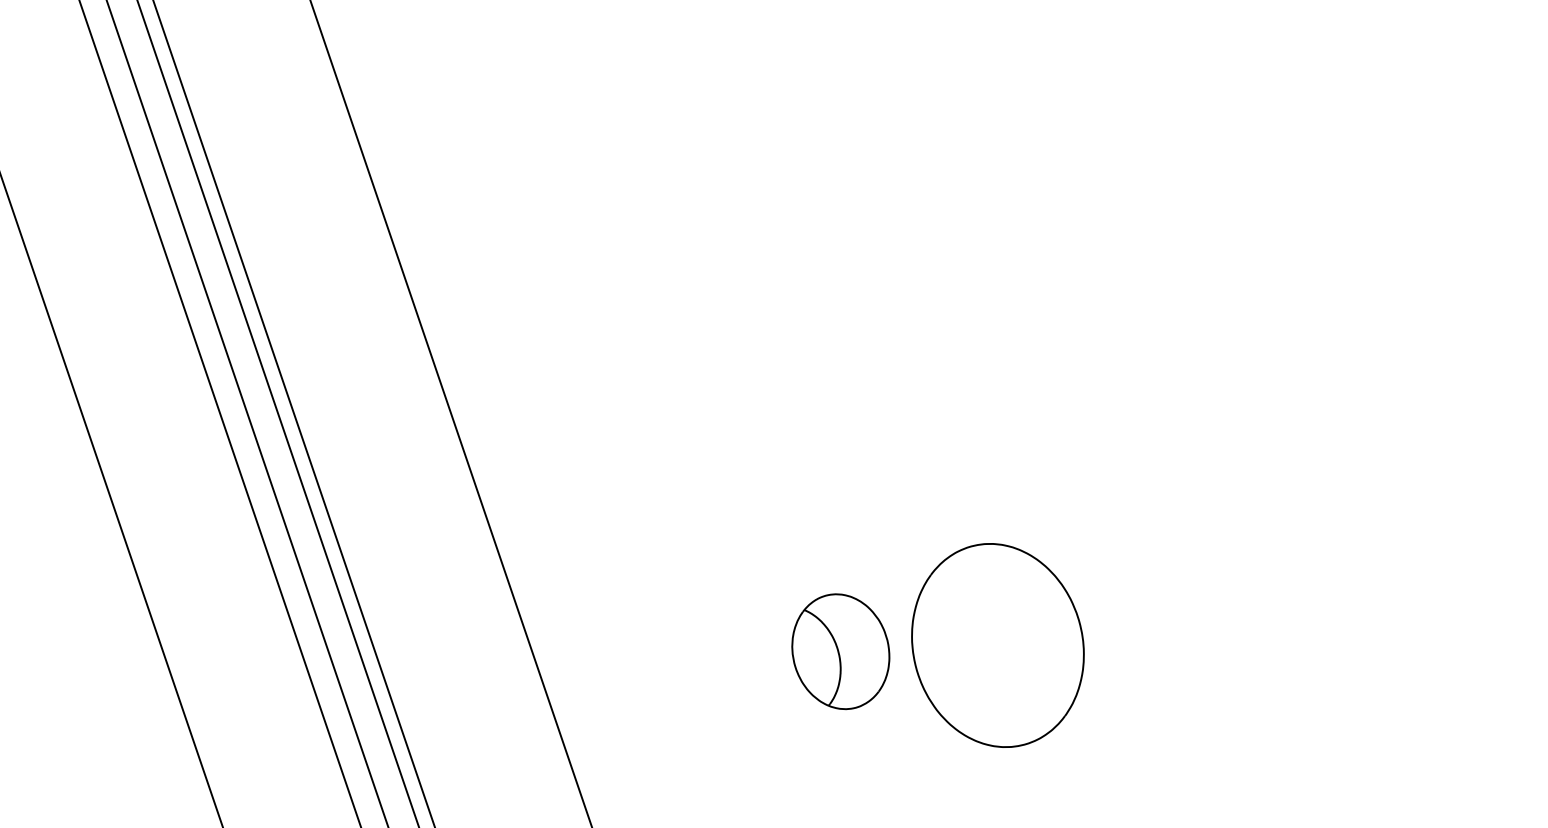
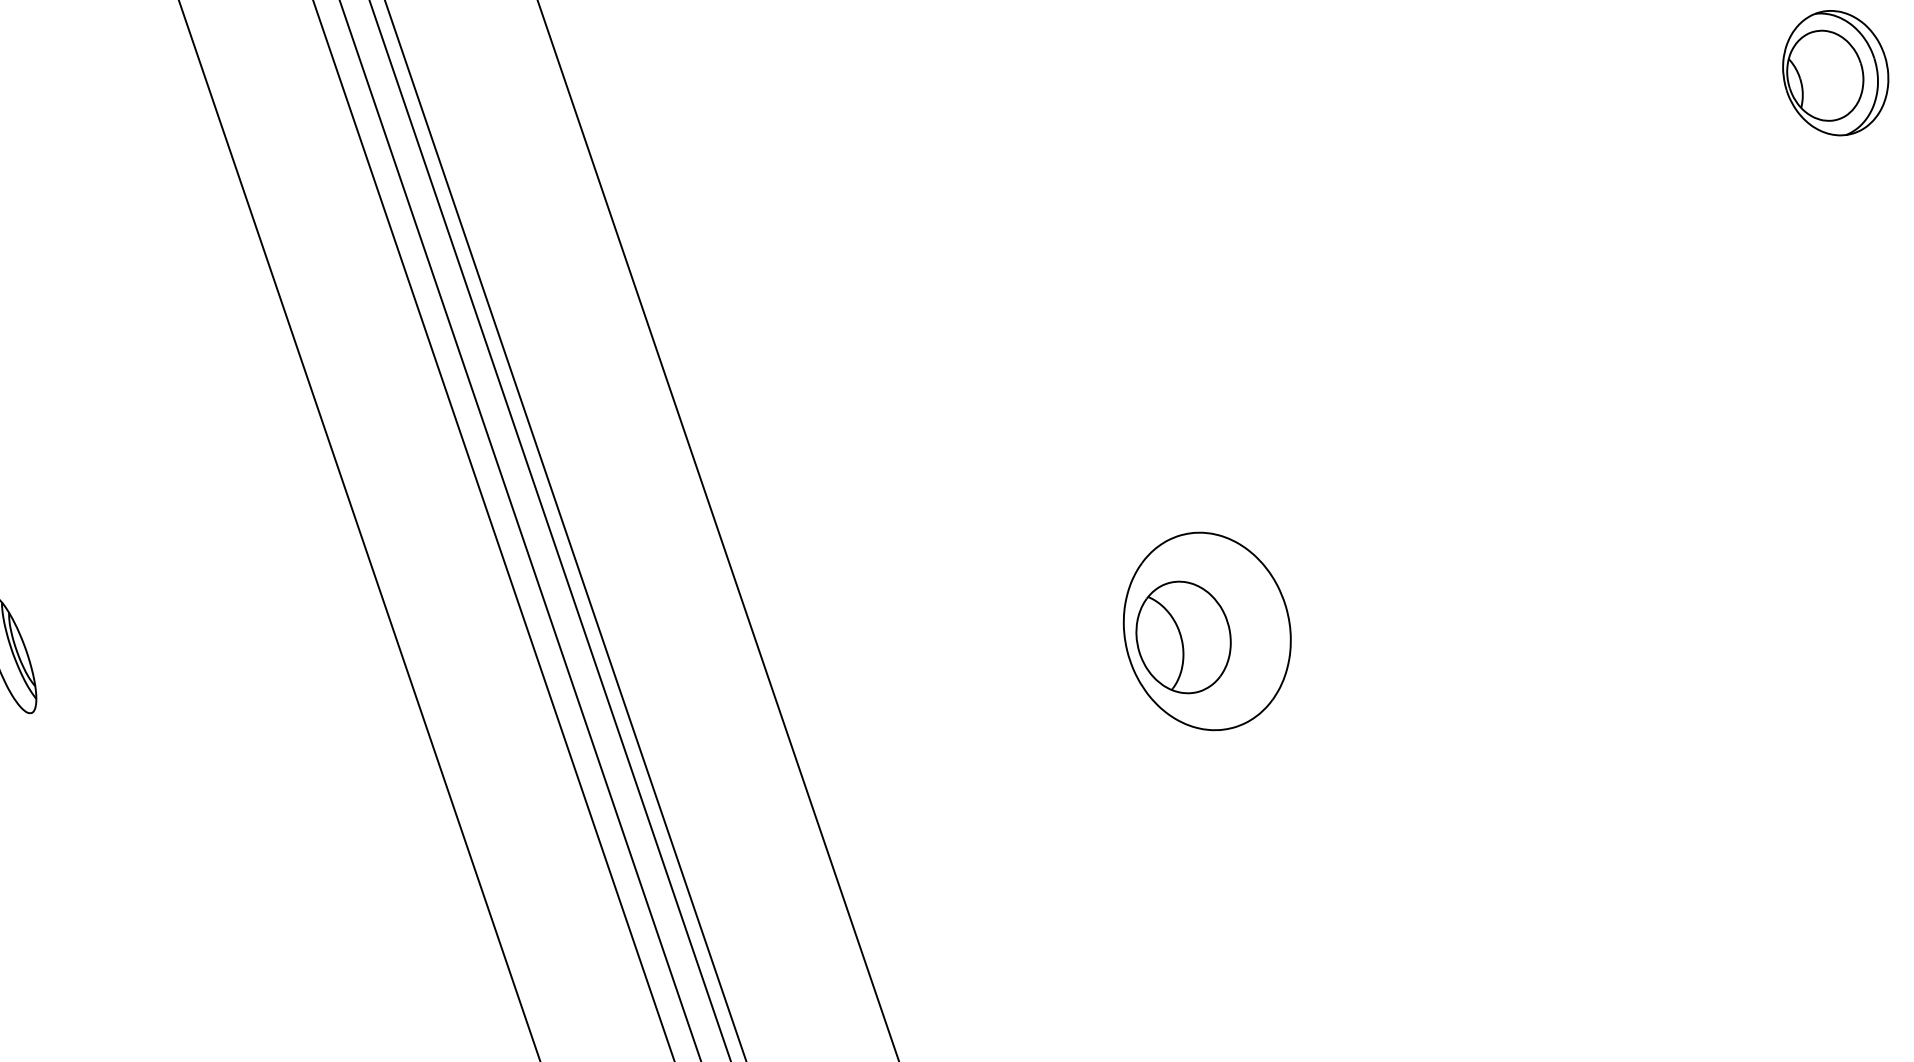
part: (840, 651) -> (1183, 637), moved

